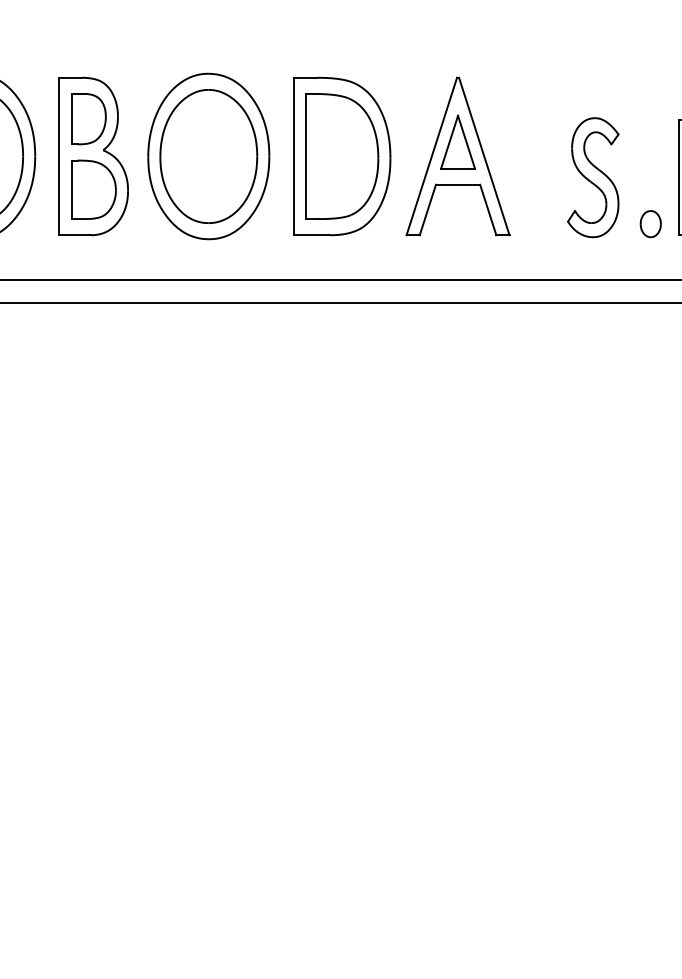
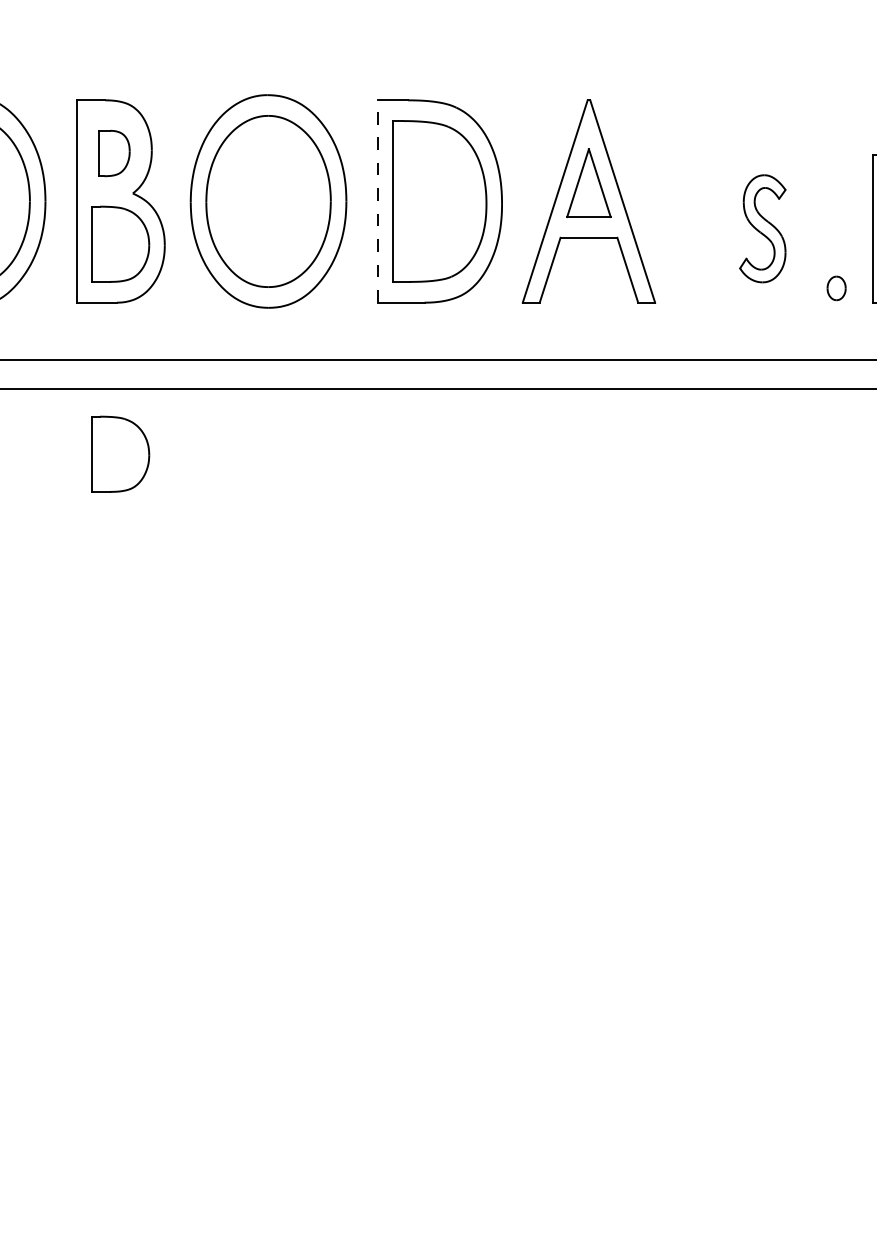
part: (88, 119) -> (114, 153), size x0.7
line: (293, 156) -> (377, 201), solid -> dashed
part: (593, 177) -> (762, 228), size x0.7
part: (650, 224) -> (836, 288), size x0.7
part: (93, 352) -> (120, 453), added

